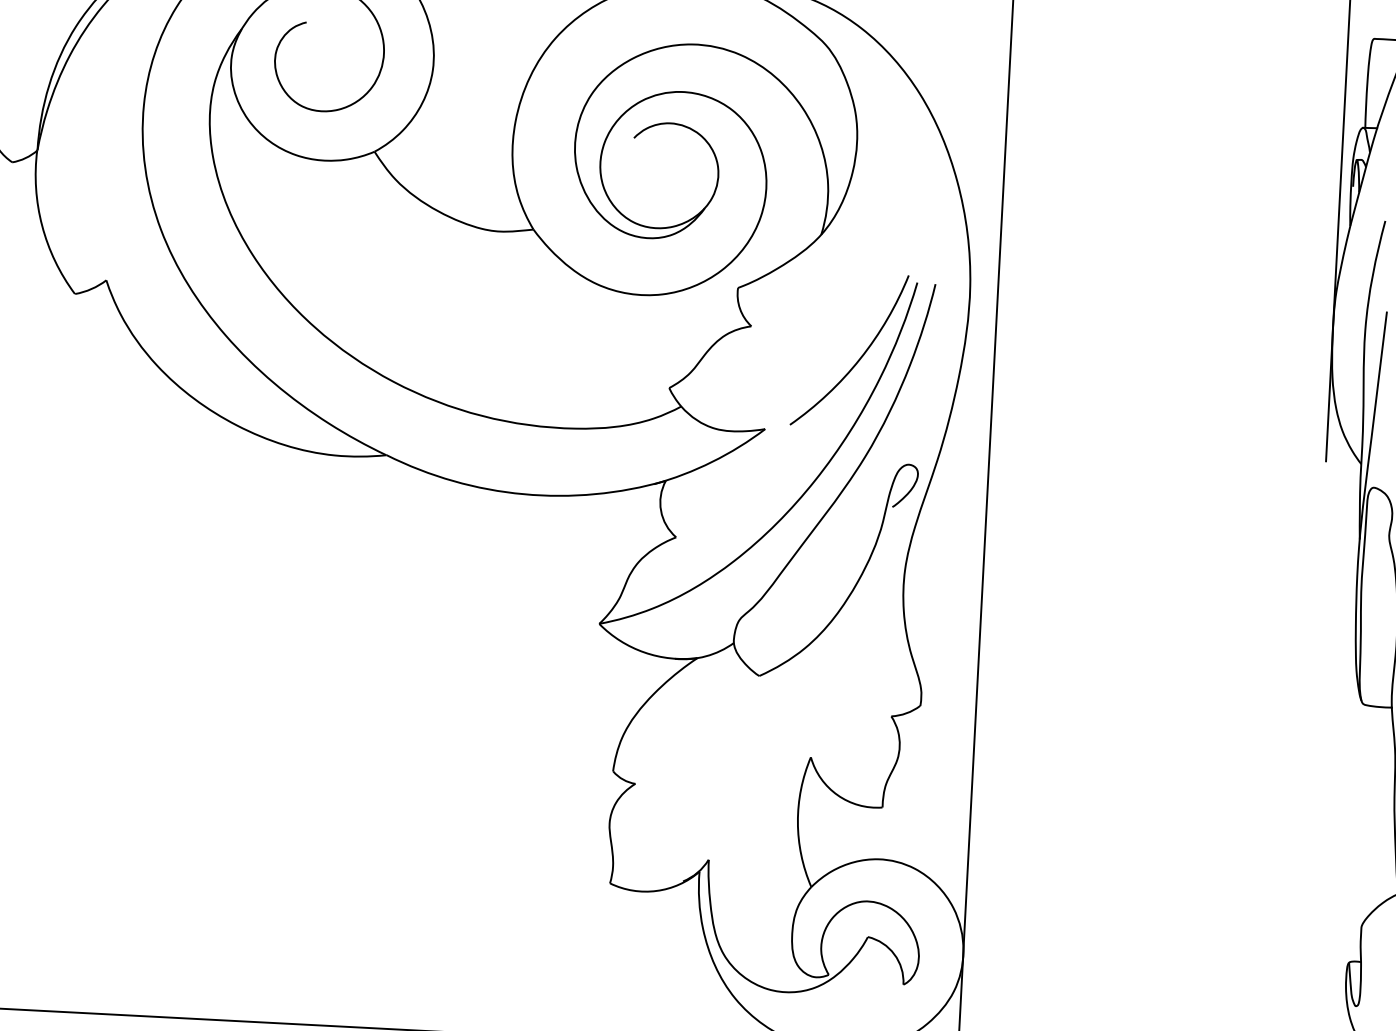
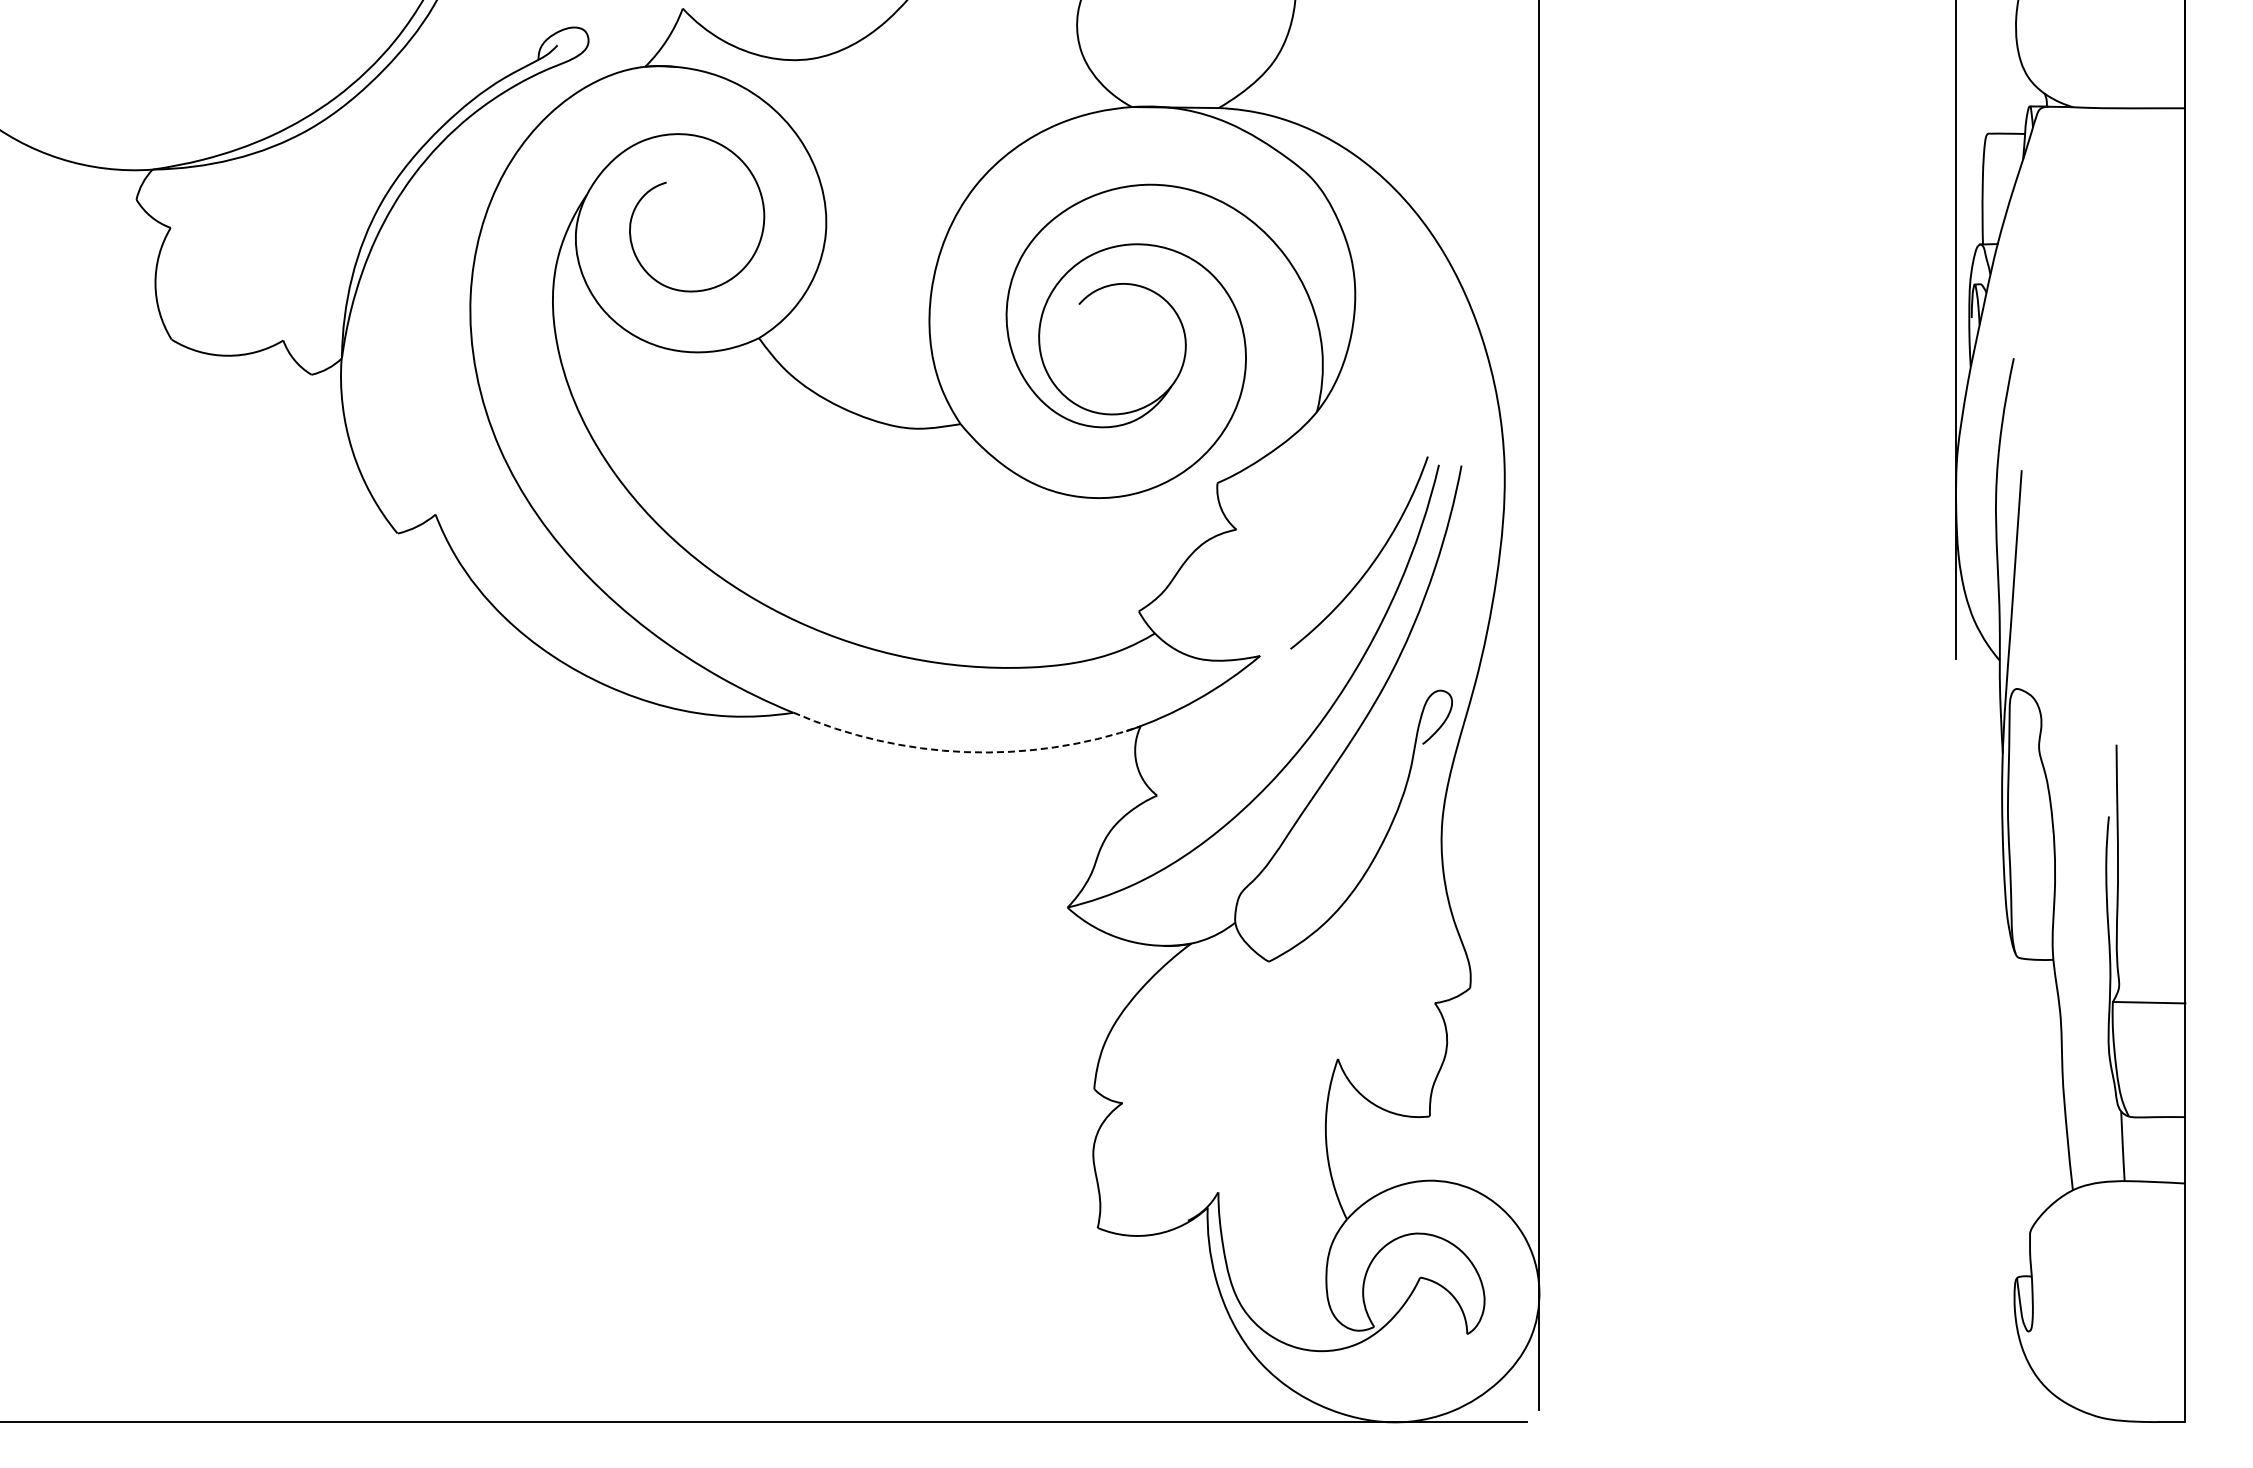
arc: (523, 494) -> (965, 752), solid -> dashed

